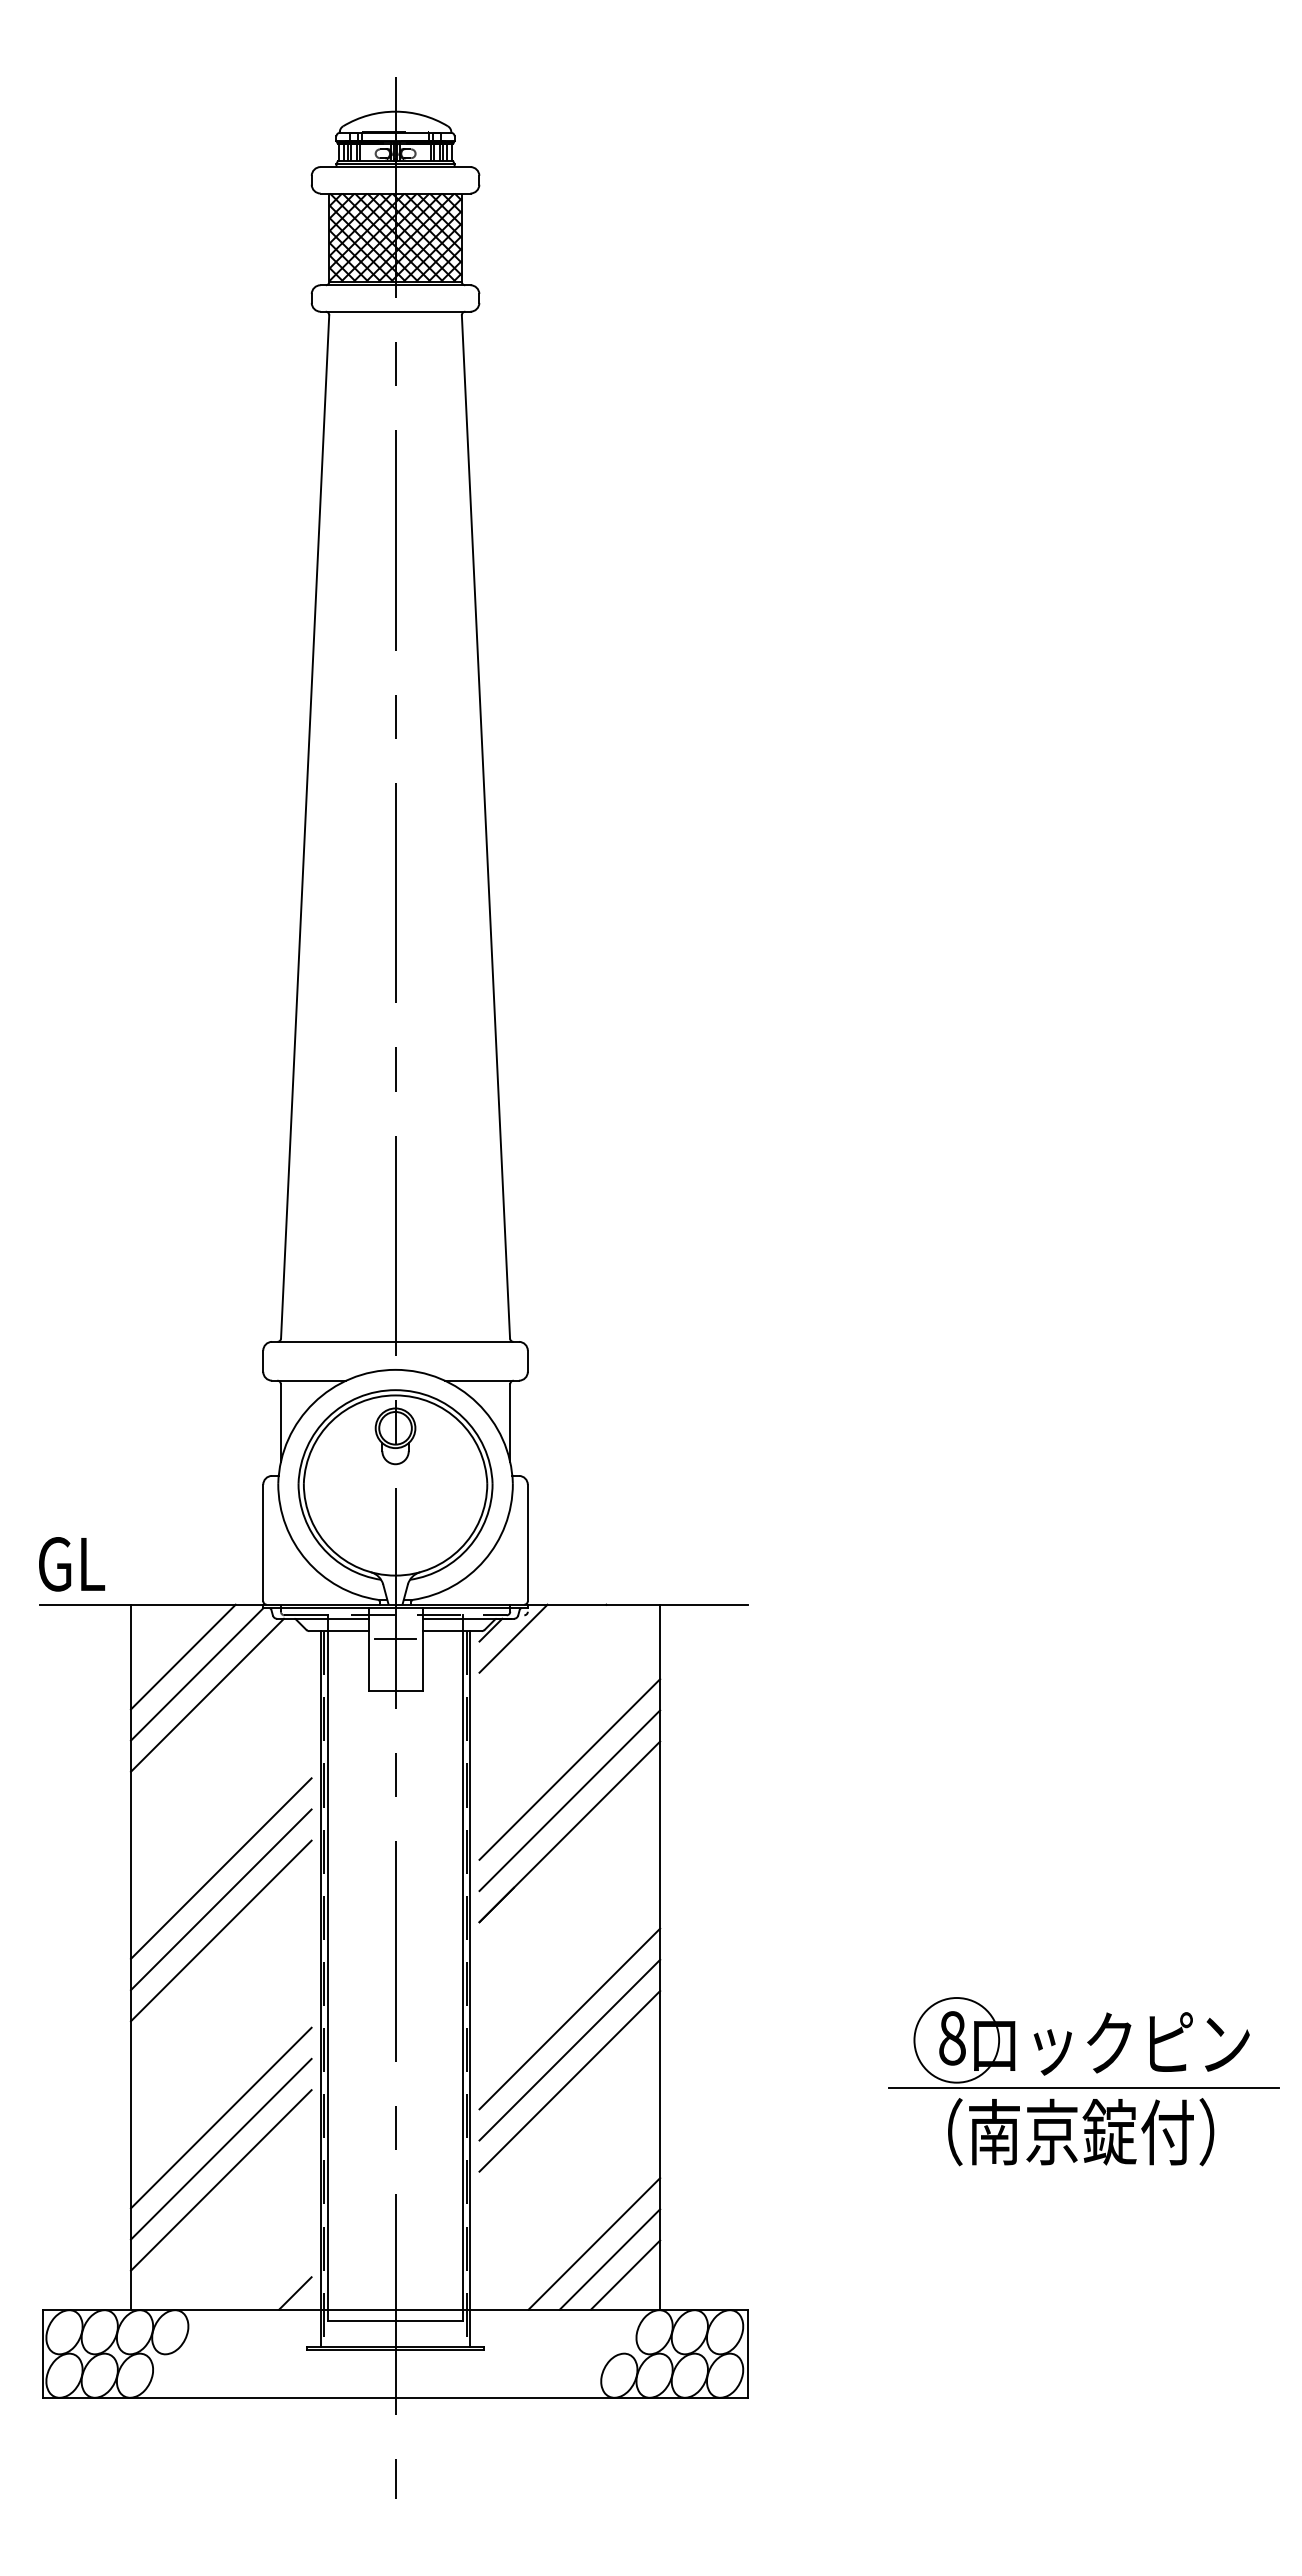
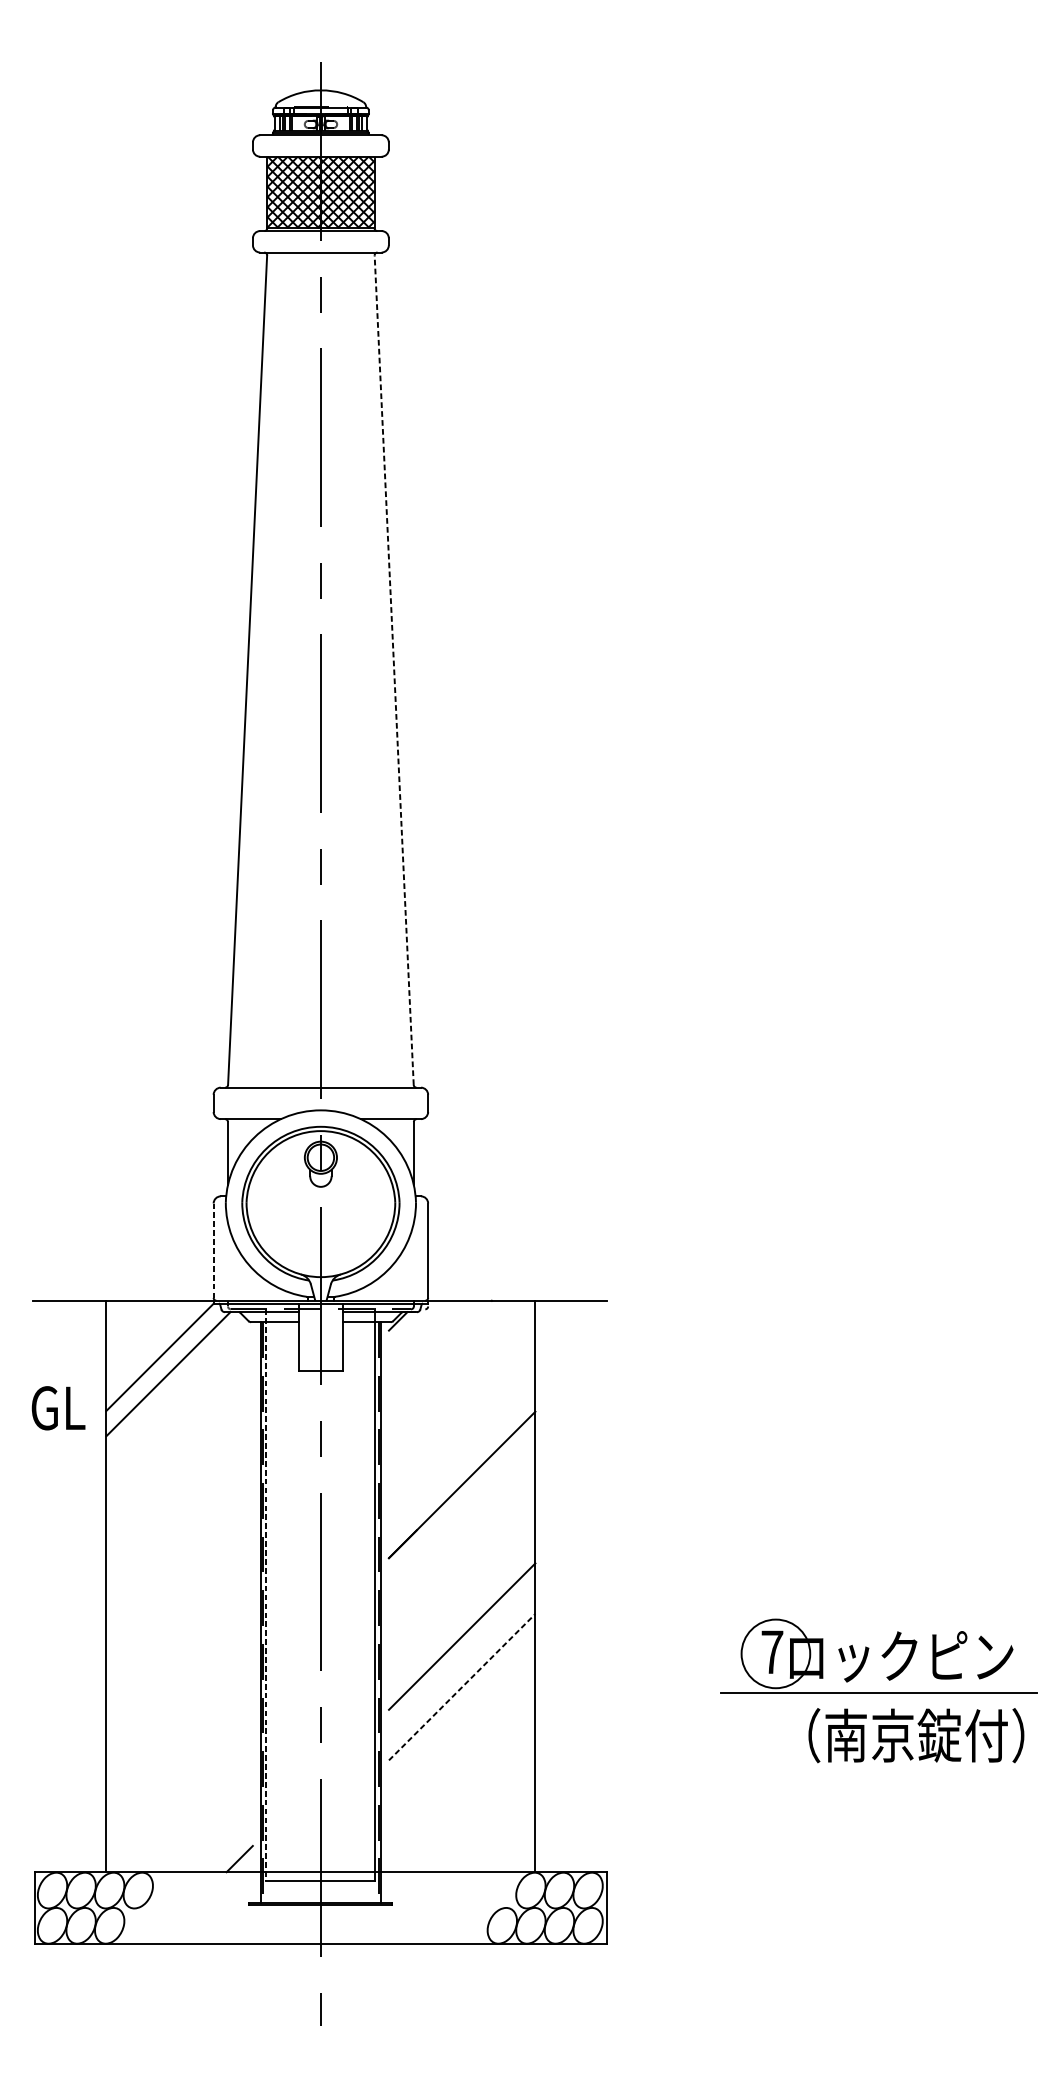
line: (485, 826) -> (393, 669), solid -> dashed
line: (263, 1543) -> (213, 1251), solid -> dashed
text: (72, 1564) -> (59, 1408), moved
line: (513, 1638) -> (416, 1328), removed
line: (395, 1639) -> (320, 1328), removed
line: (182, 1656) -> (148, 1342), removed
line: (569, 1769) -> (461, 1434), removed
line: (569, 1800) -> (461, 1459), removed
line: (220, 1868) -> (178, 1514), removed
line: (220, 1899) -> (178, 1539), removed
line: (220, 1930) -> (178, 1564), removed
line: (328, 1968) -> (266, 1595), solid -> dashed
text: (952, 2038) -> (772, 1652), 8 -> 7
line: (569, 2049) -> (461, 1661), removed
line: (569, 2081) -> (461, 1687), solid -> dashed
line: (220, 2117) -> (178, 1716), removed
text: (1081, 2132) -> (916, 1735), moved
line: (220, 2148) -> (178, 1741), removed
line: (220, 2180) -> (178, 1767), removed
line: (594, 2243) -> (482, 1818), removed
line: (609, 2259) -> (494, 1831), removed
line: (625, 2274) -> (507, 1843), removed

